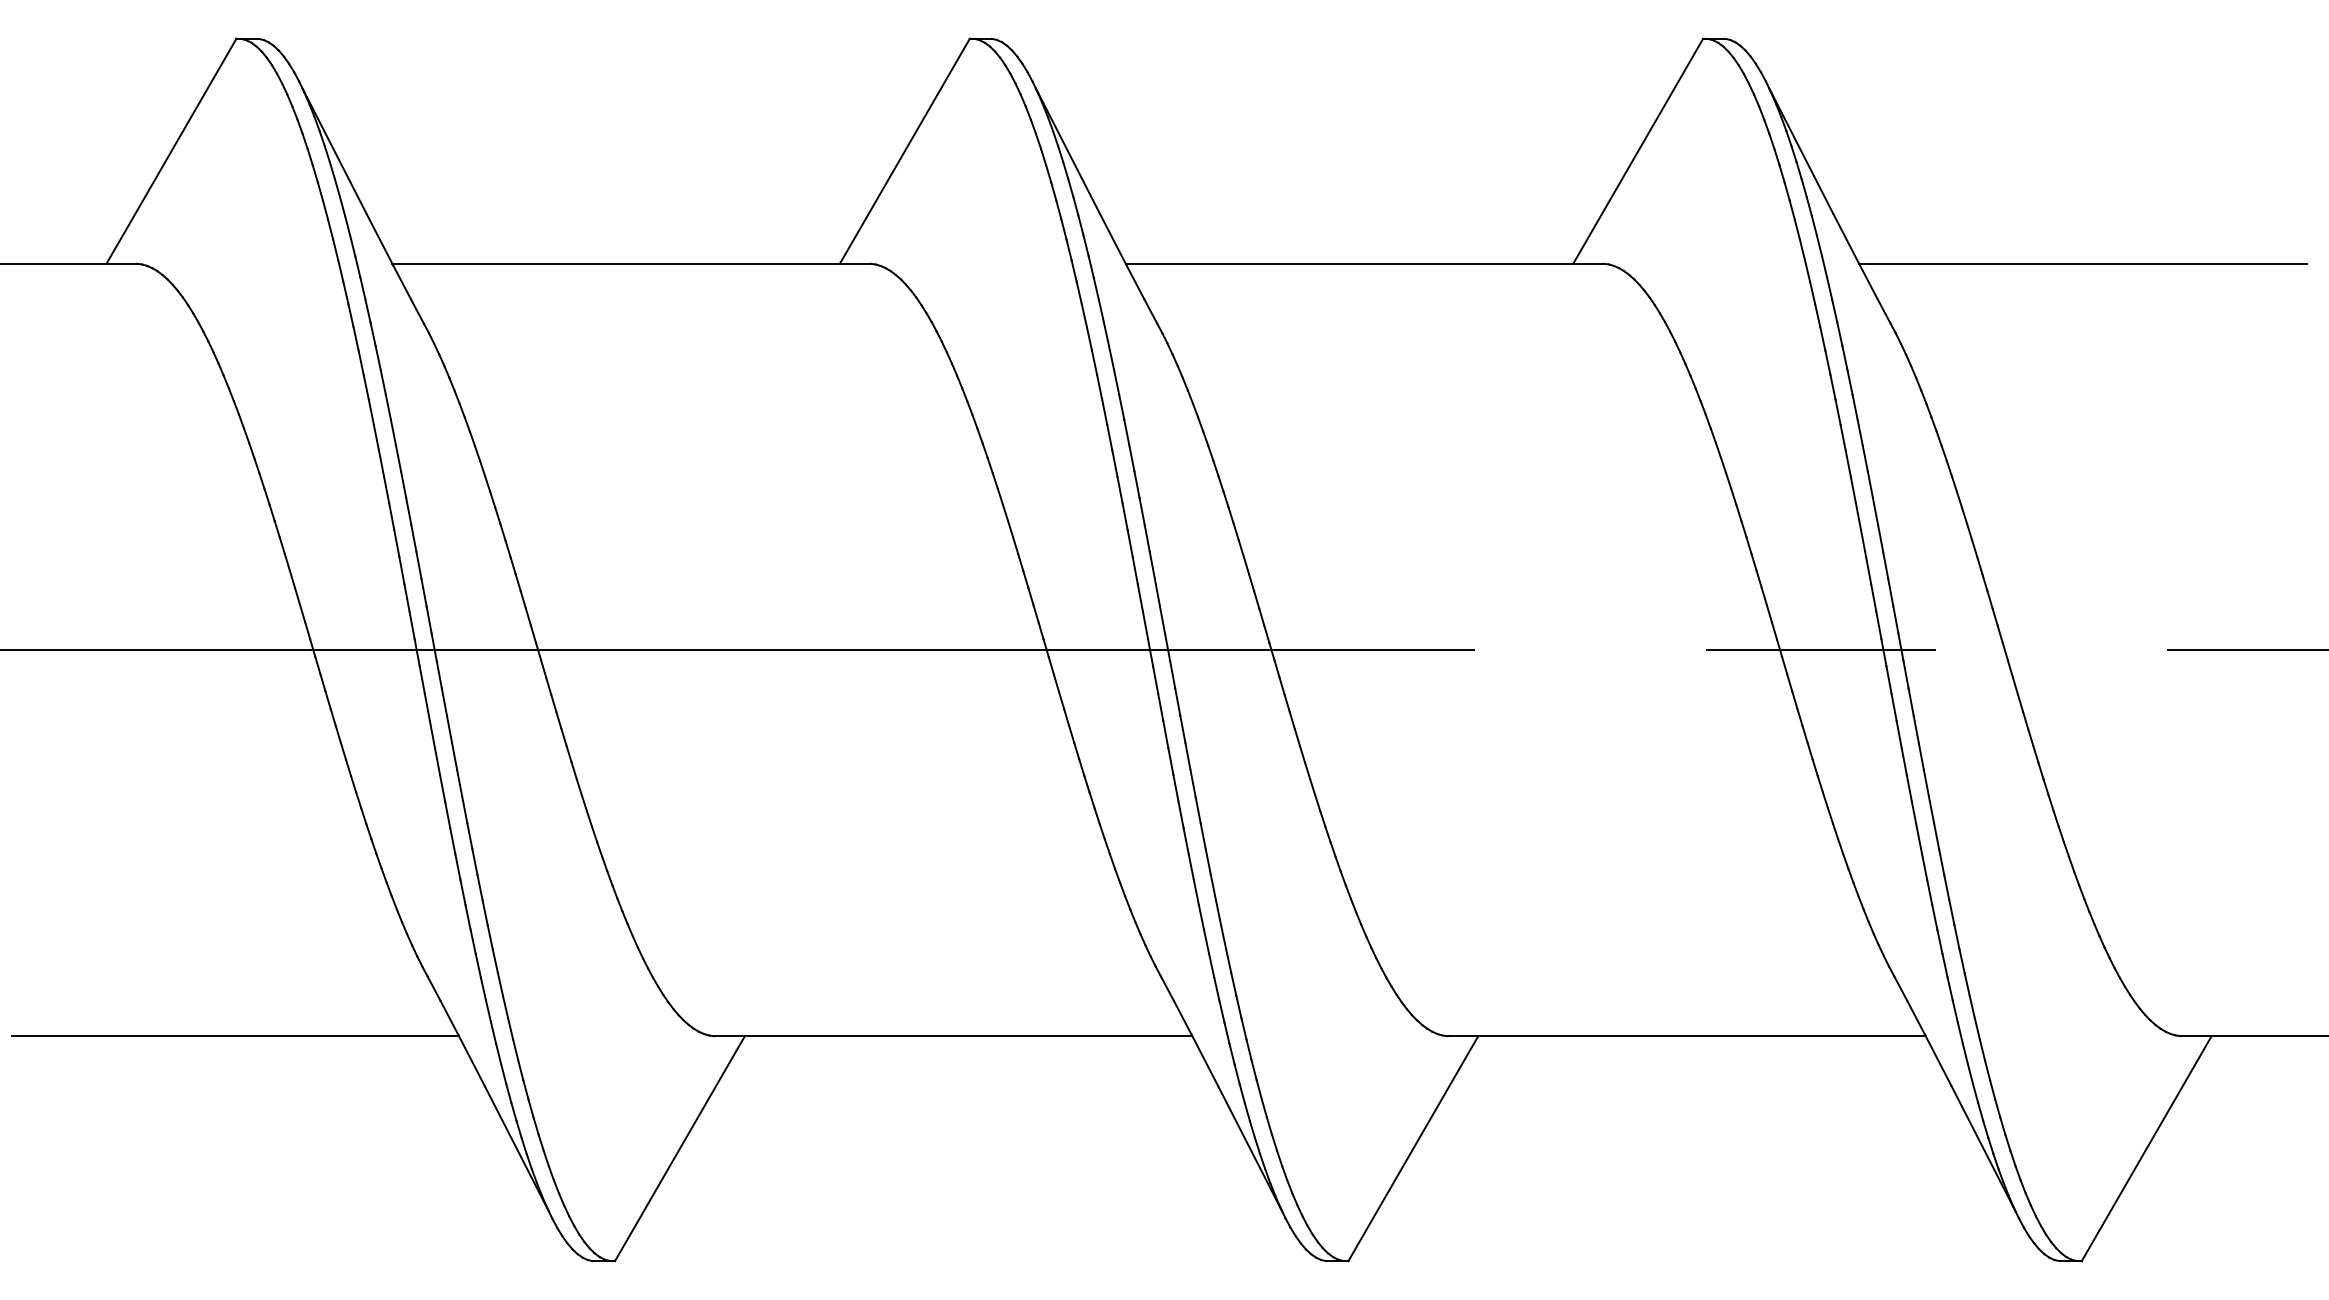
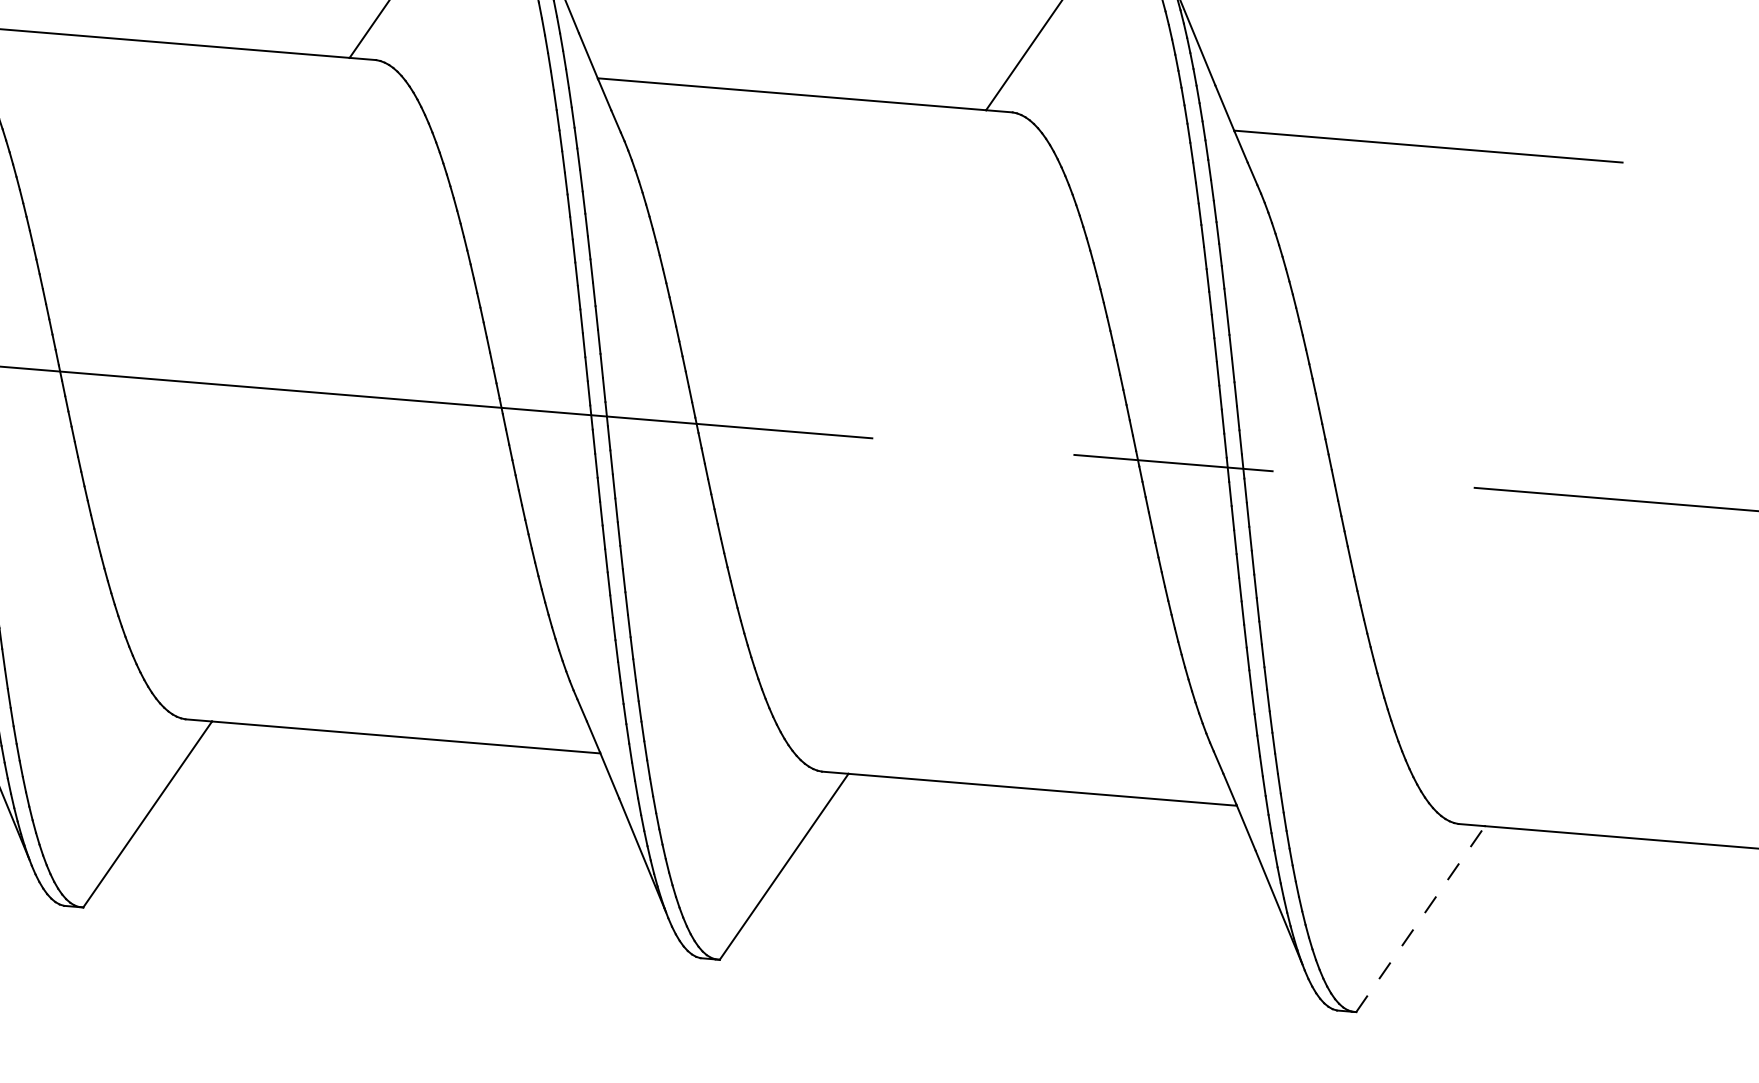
line: (2146, 1148) -> (1420, 918), solid -> dashed

